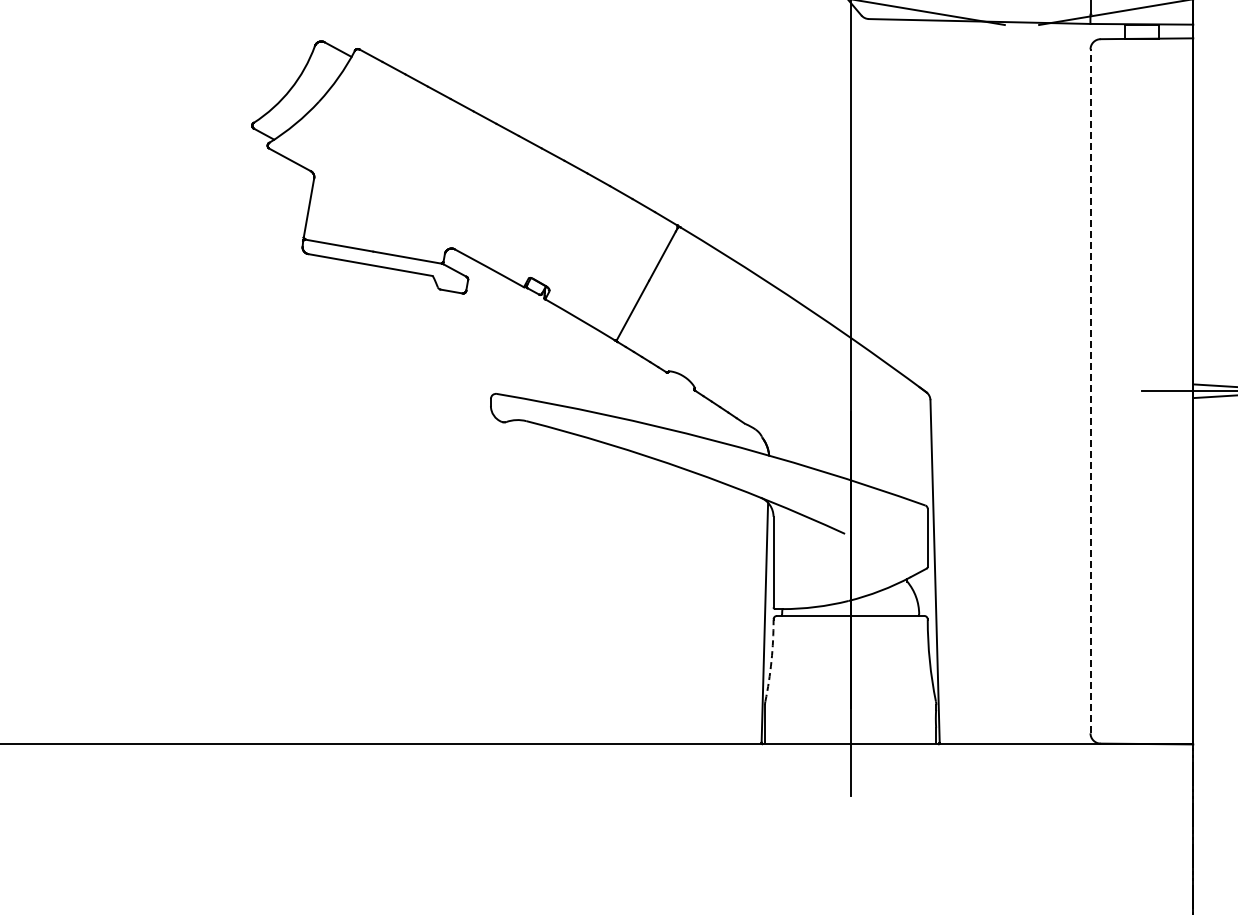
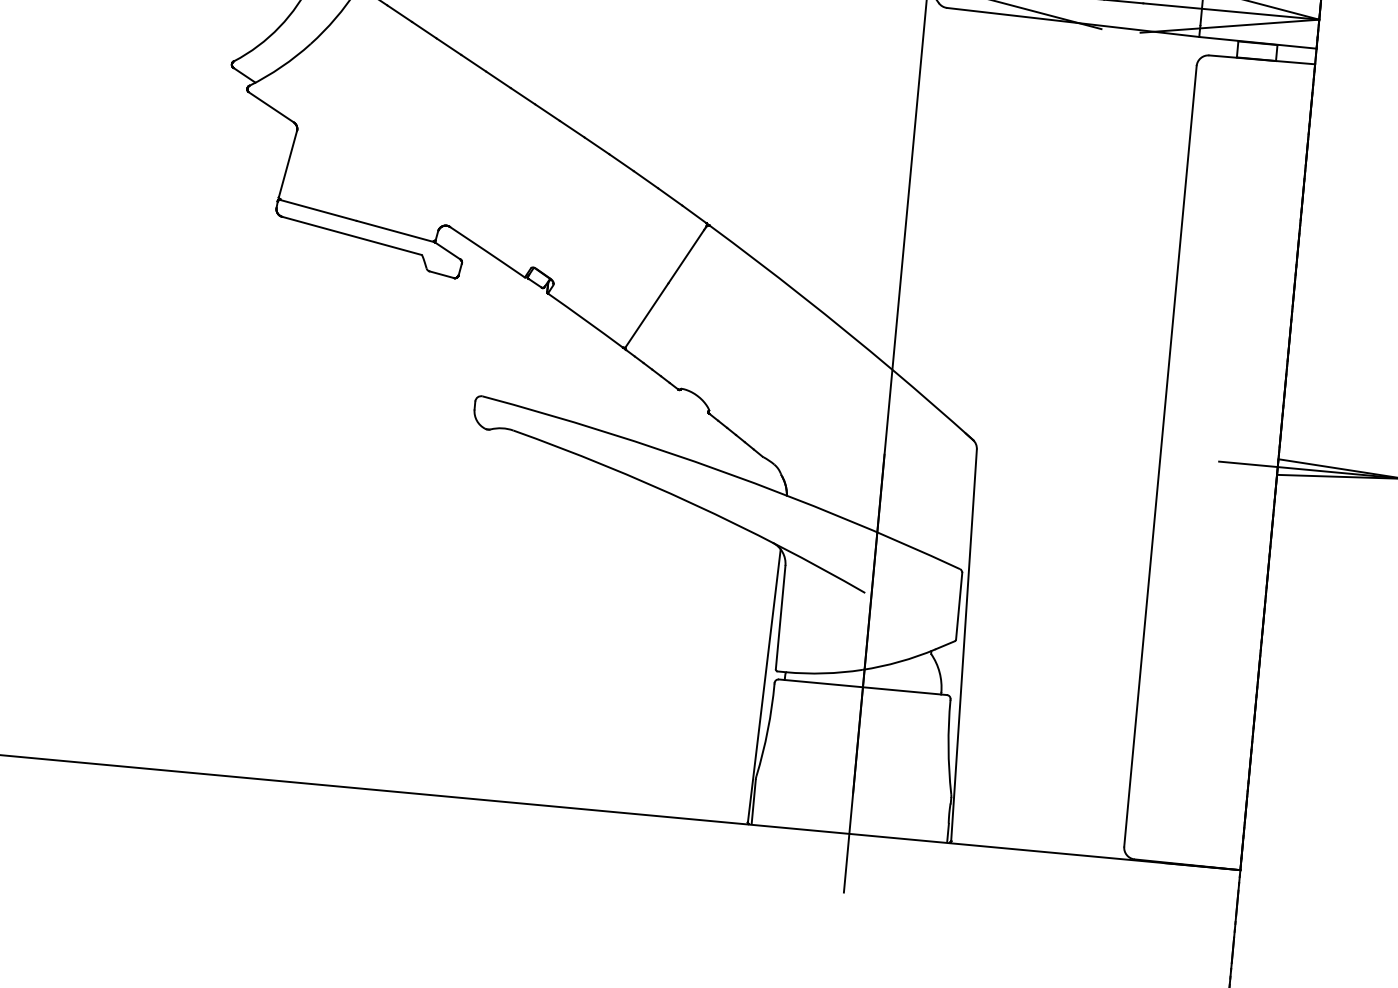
line: (1090, 391) -> (1160, 456), dashed -> solid
arc: (771, 660) -> (767, 729), dashed -> solid

